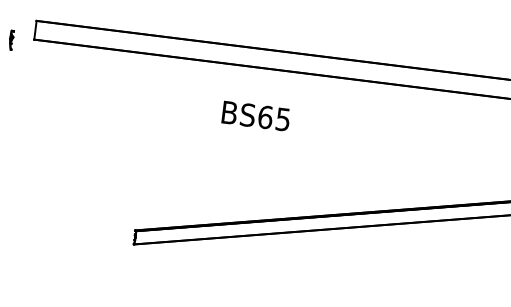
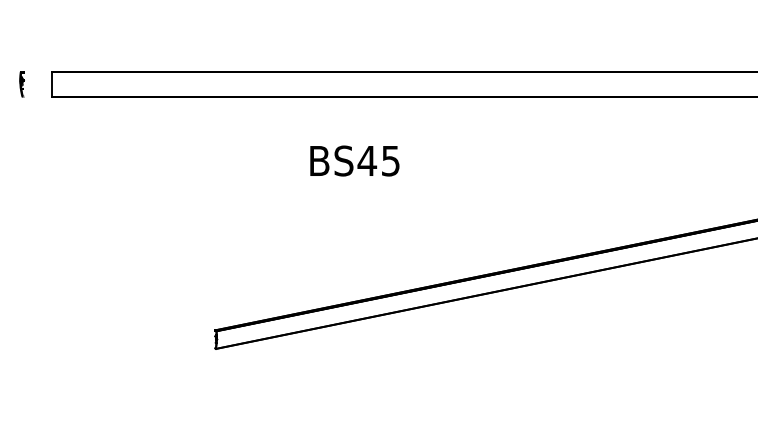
part: (11, 40) -> (21, 84), moved
text: (265, 116) -> (367, 160), BS65 -> BS45

